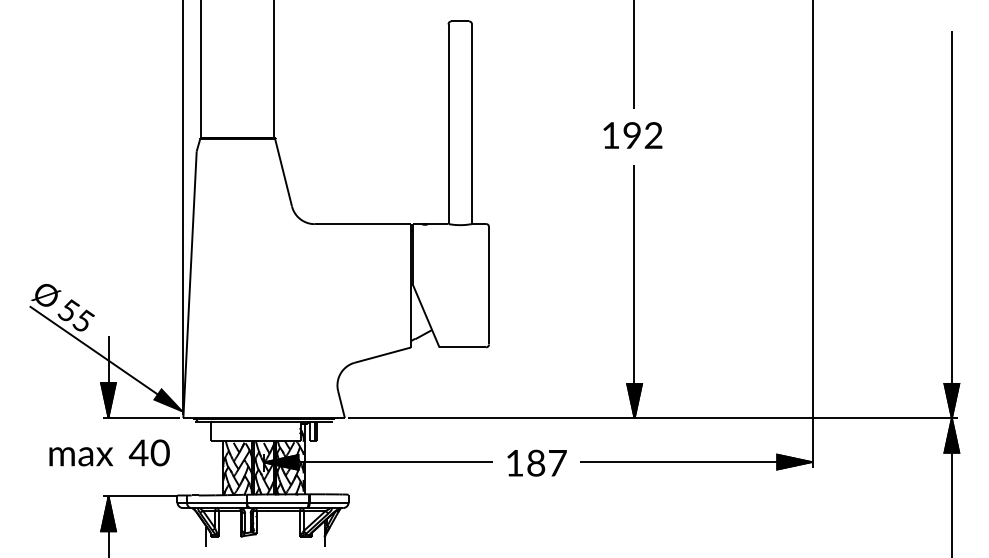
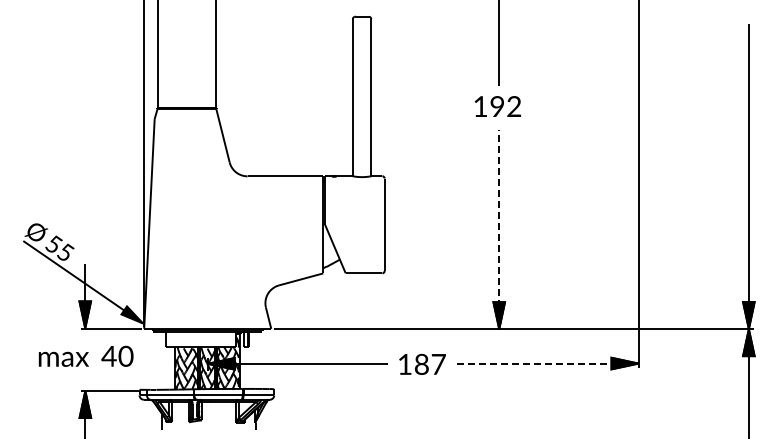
line: (633, 290) -> (498, 228), solid -> dashed
line: (697, 462) -> (548, 363), solid -> dashed

